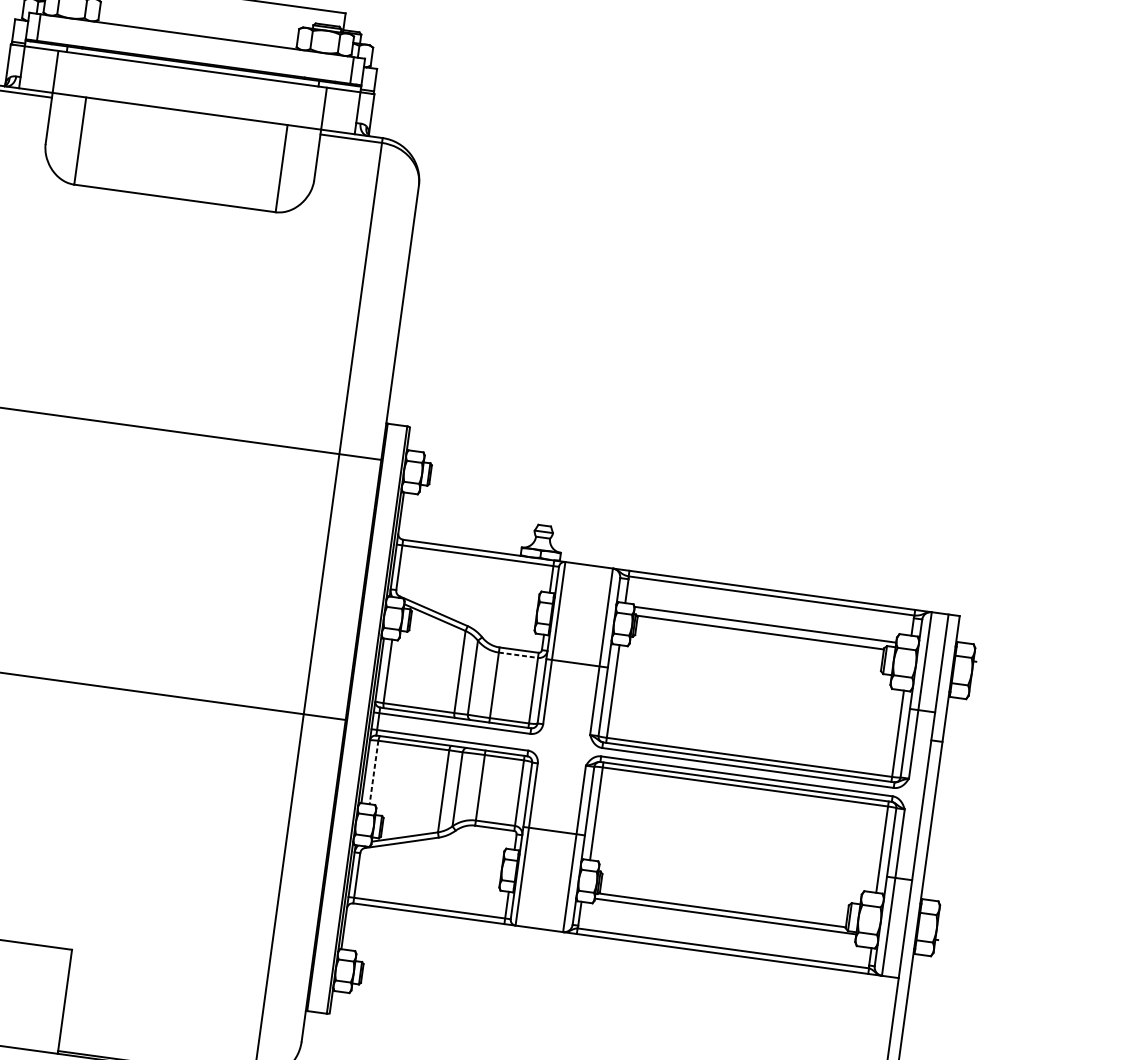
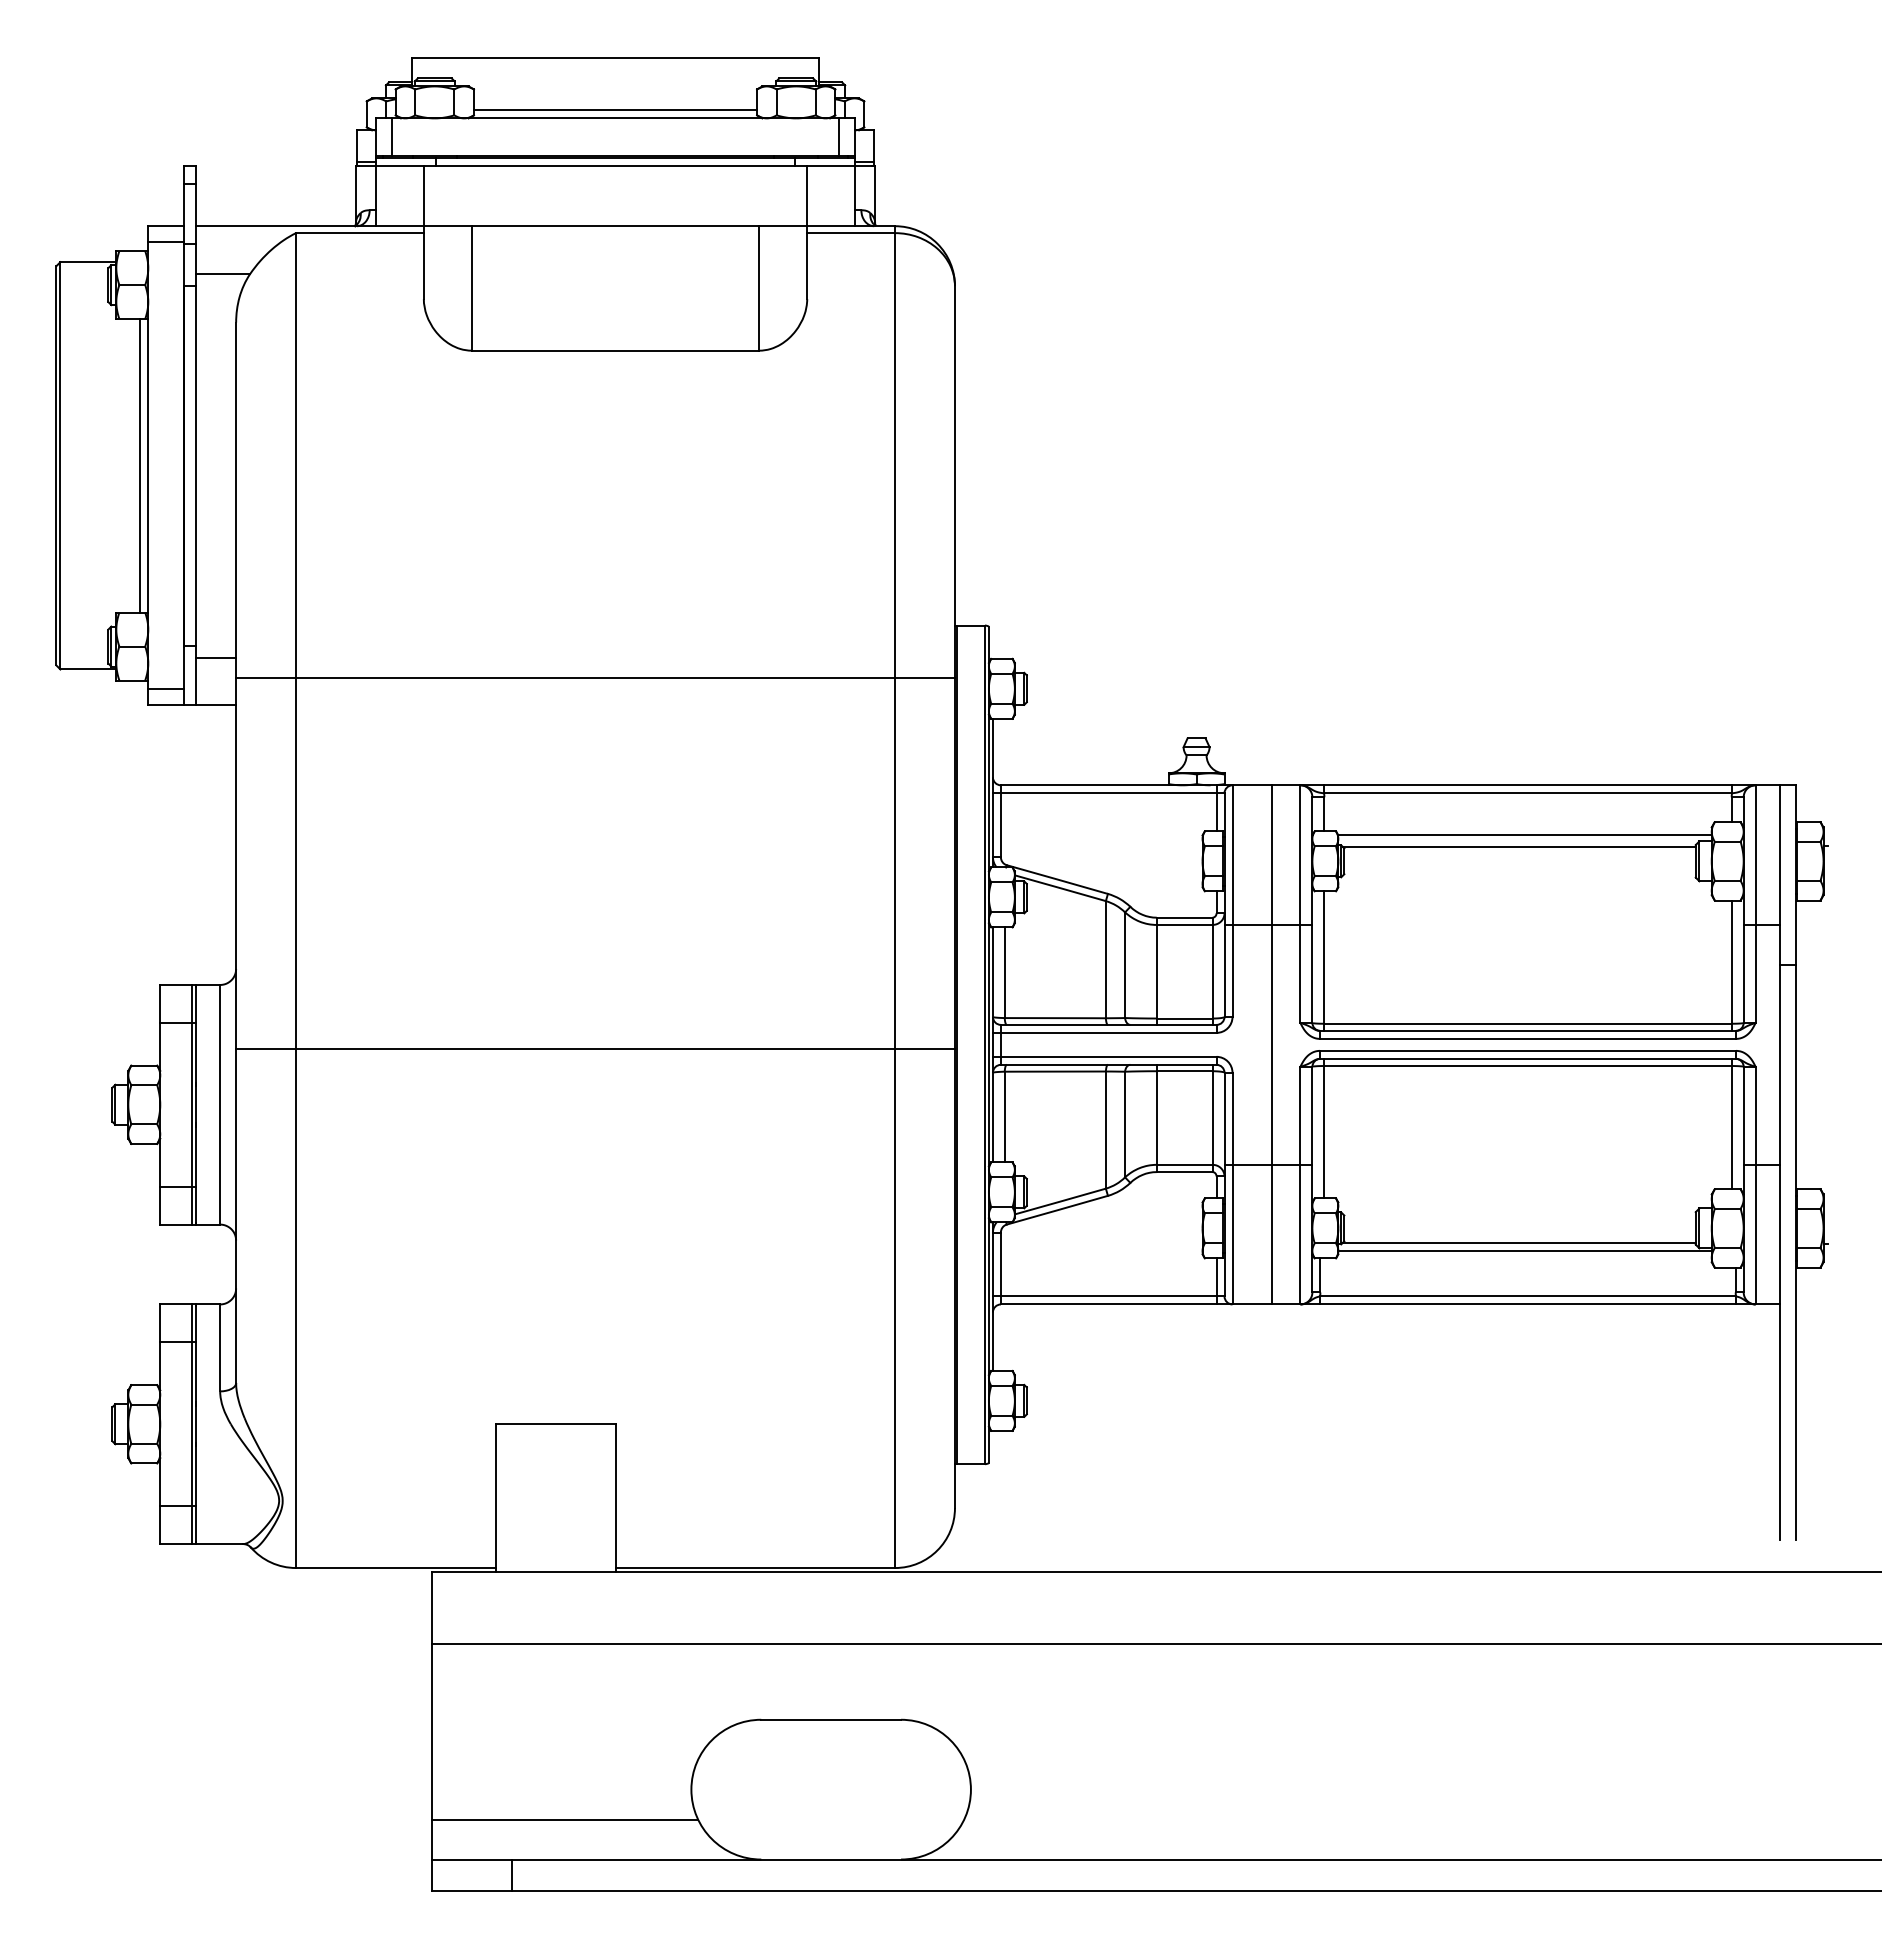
line: (197, 30) -> (615, 110), added
line: (518, 654) -> (1184, 924), dashed -> solid
line: (568, 747) -> (1272, 1044), added
line: (373, 772) -> (1004, 1117), dashed -> solid

